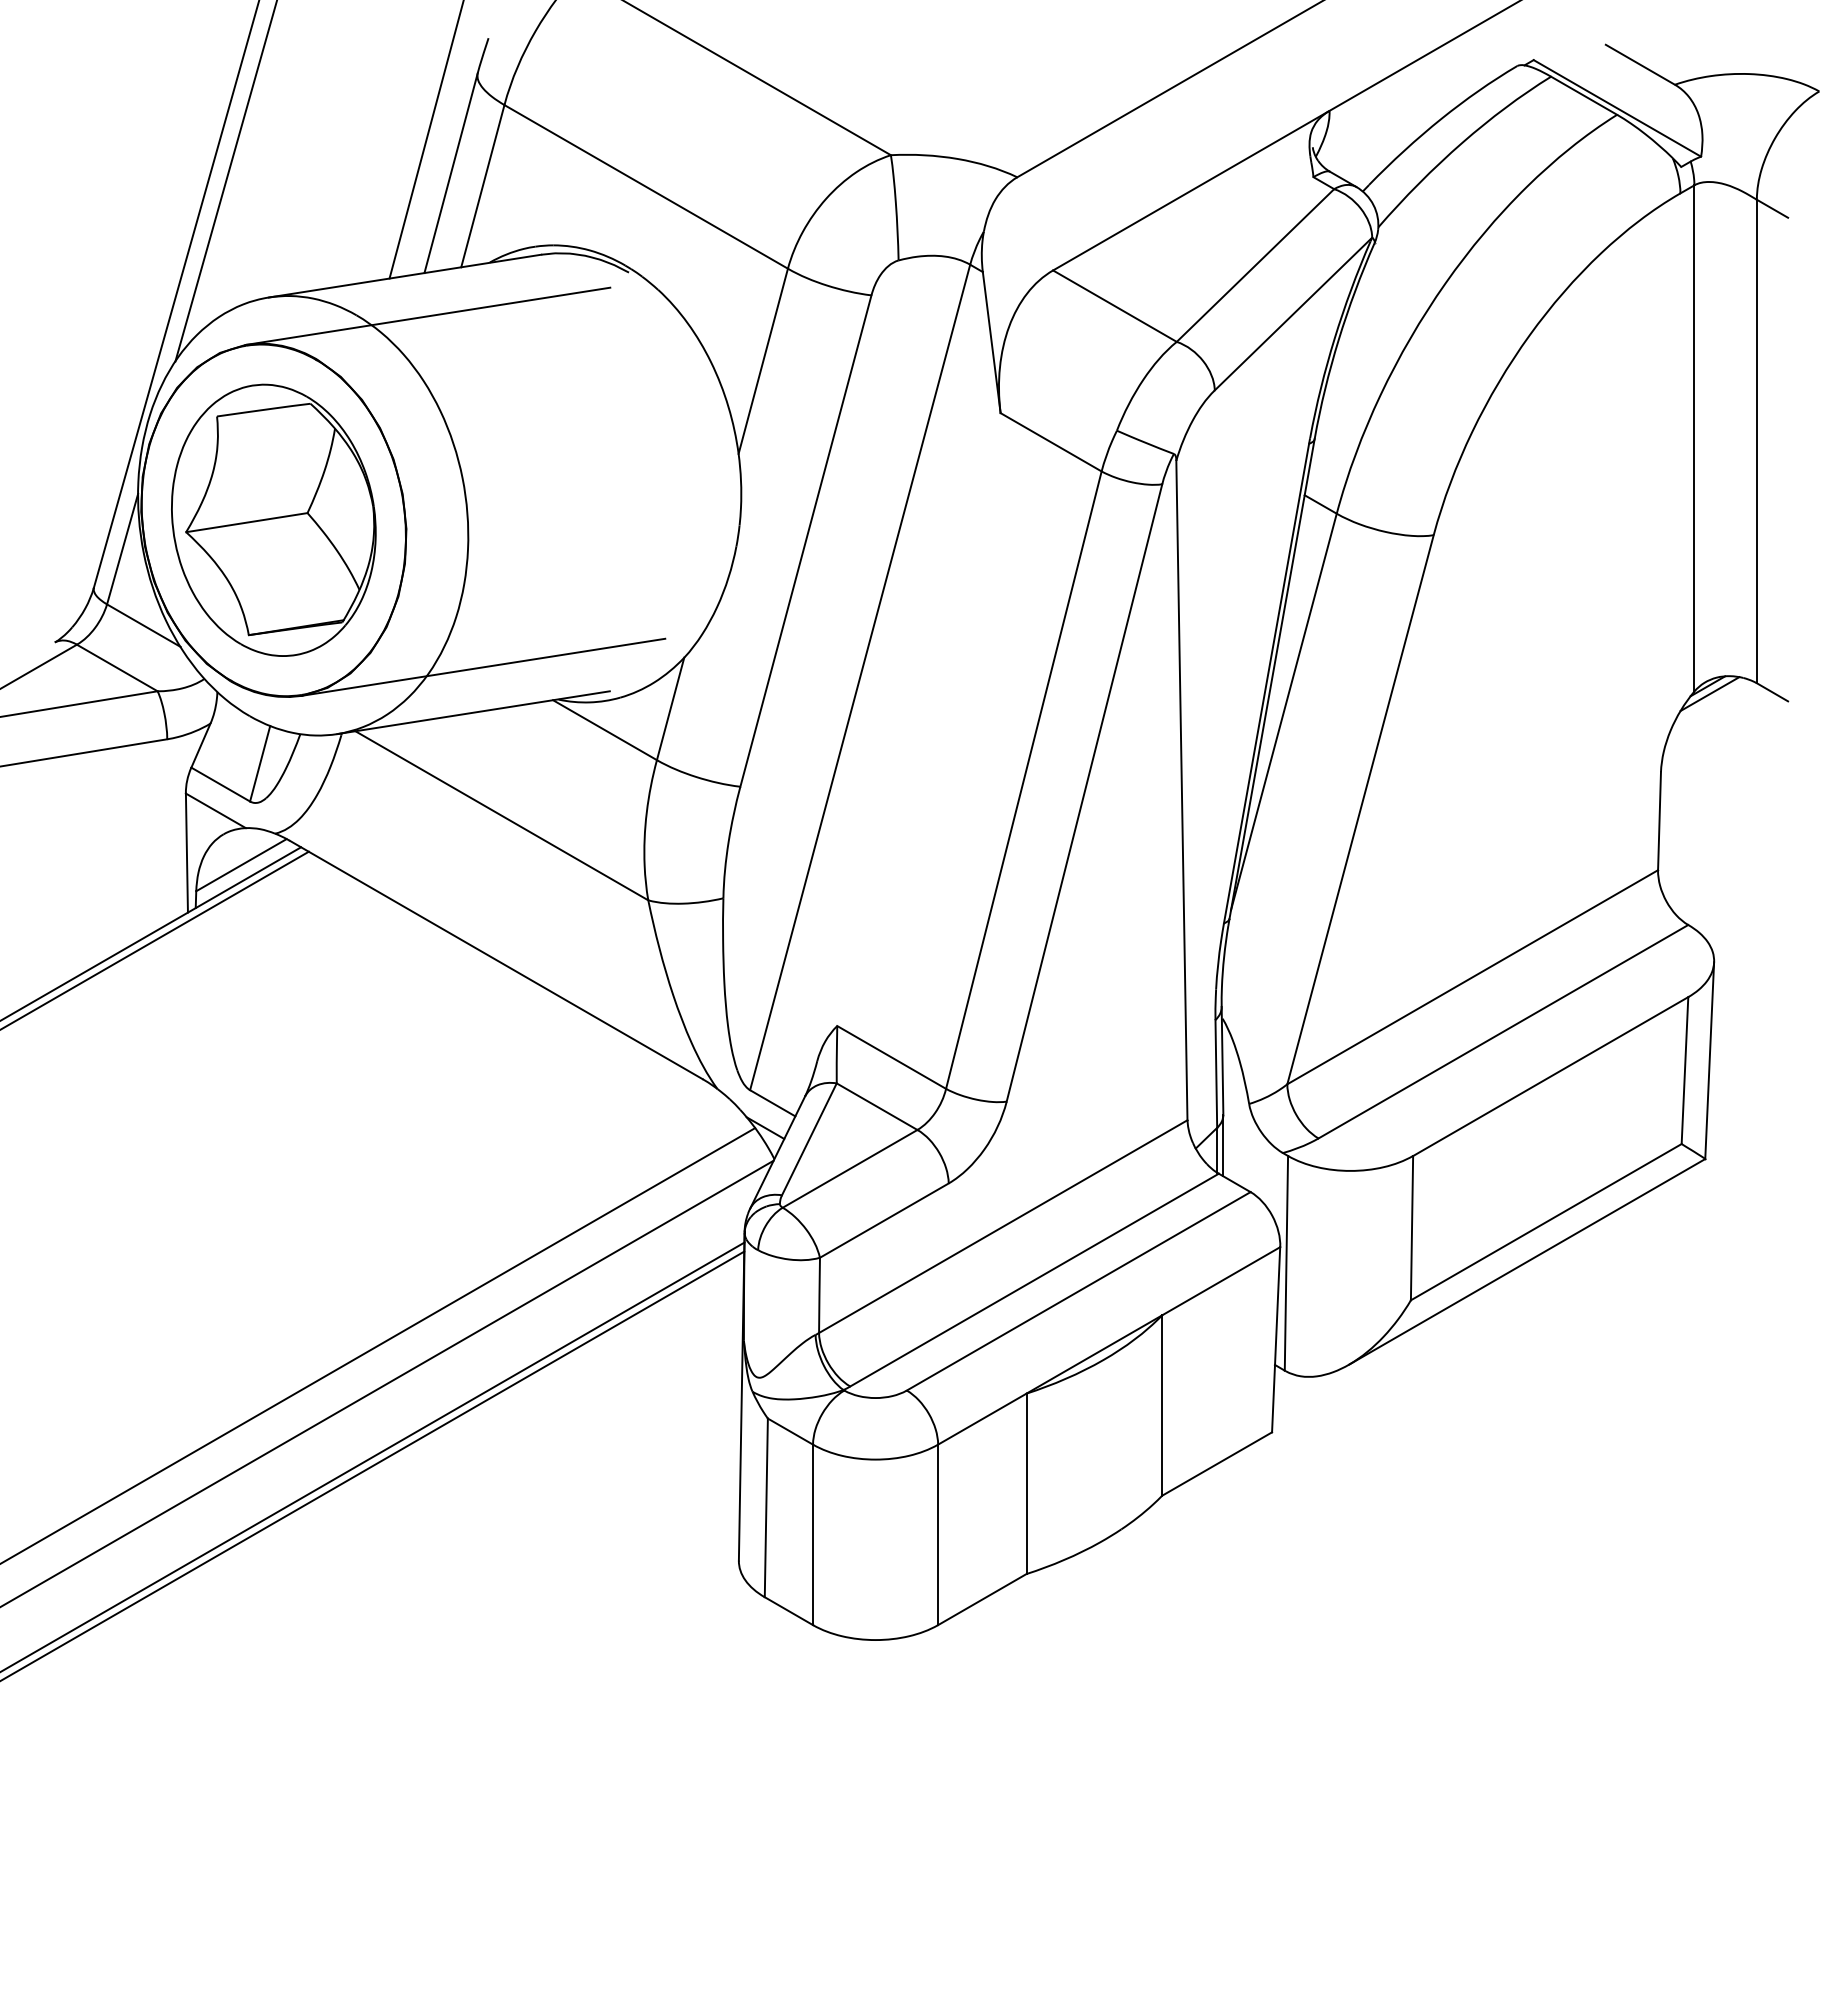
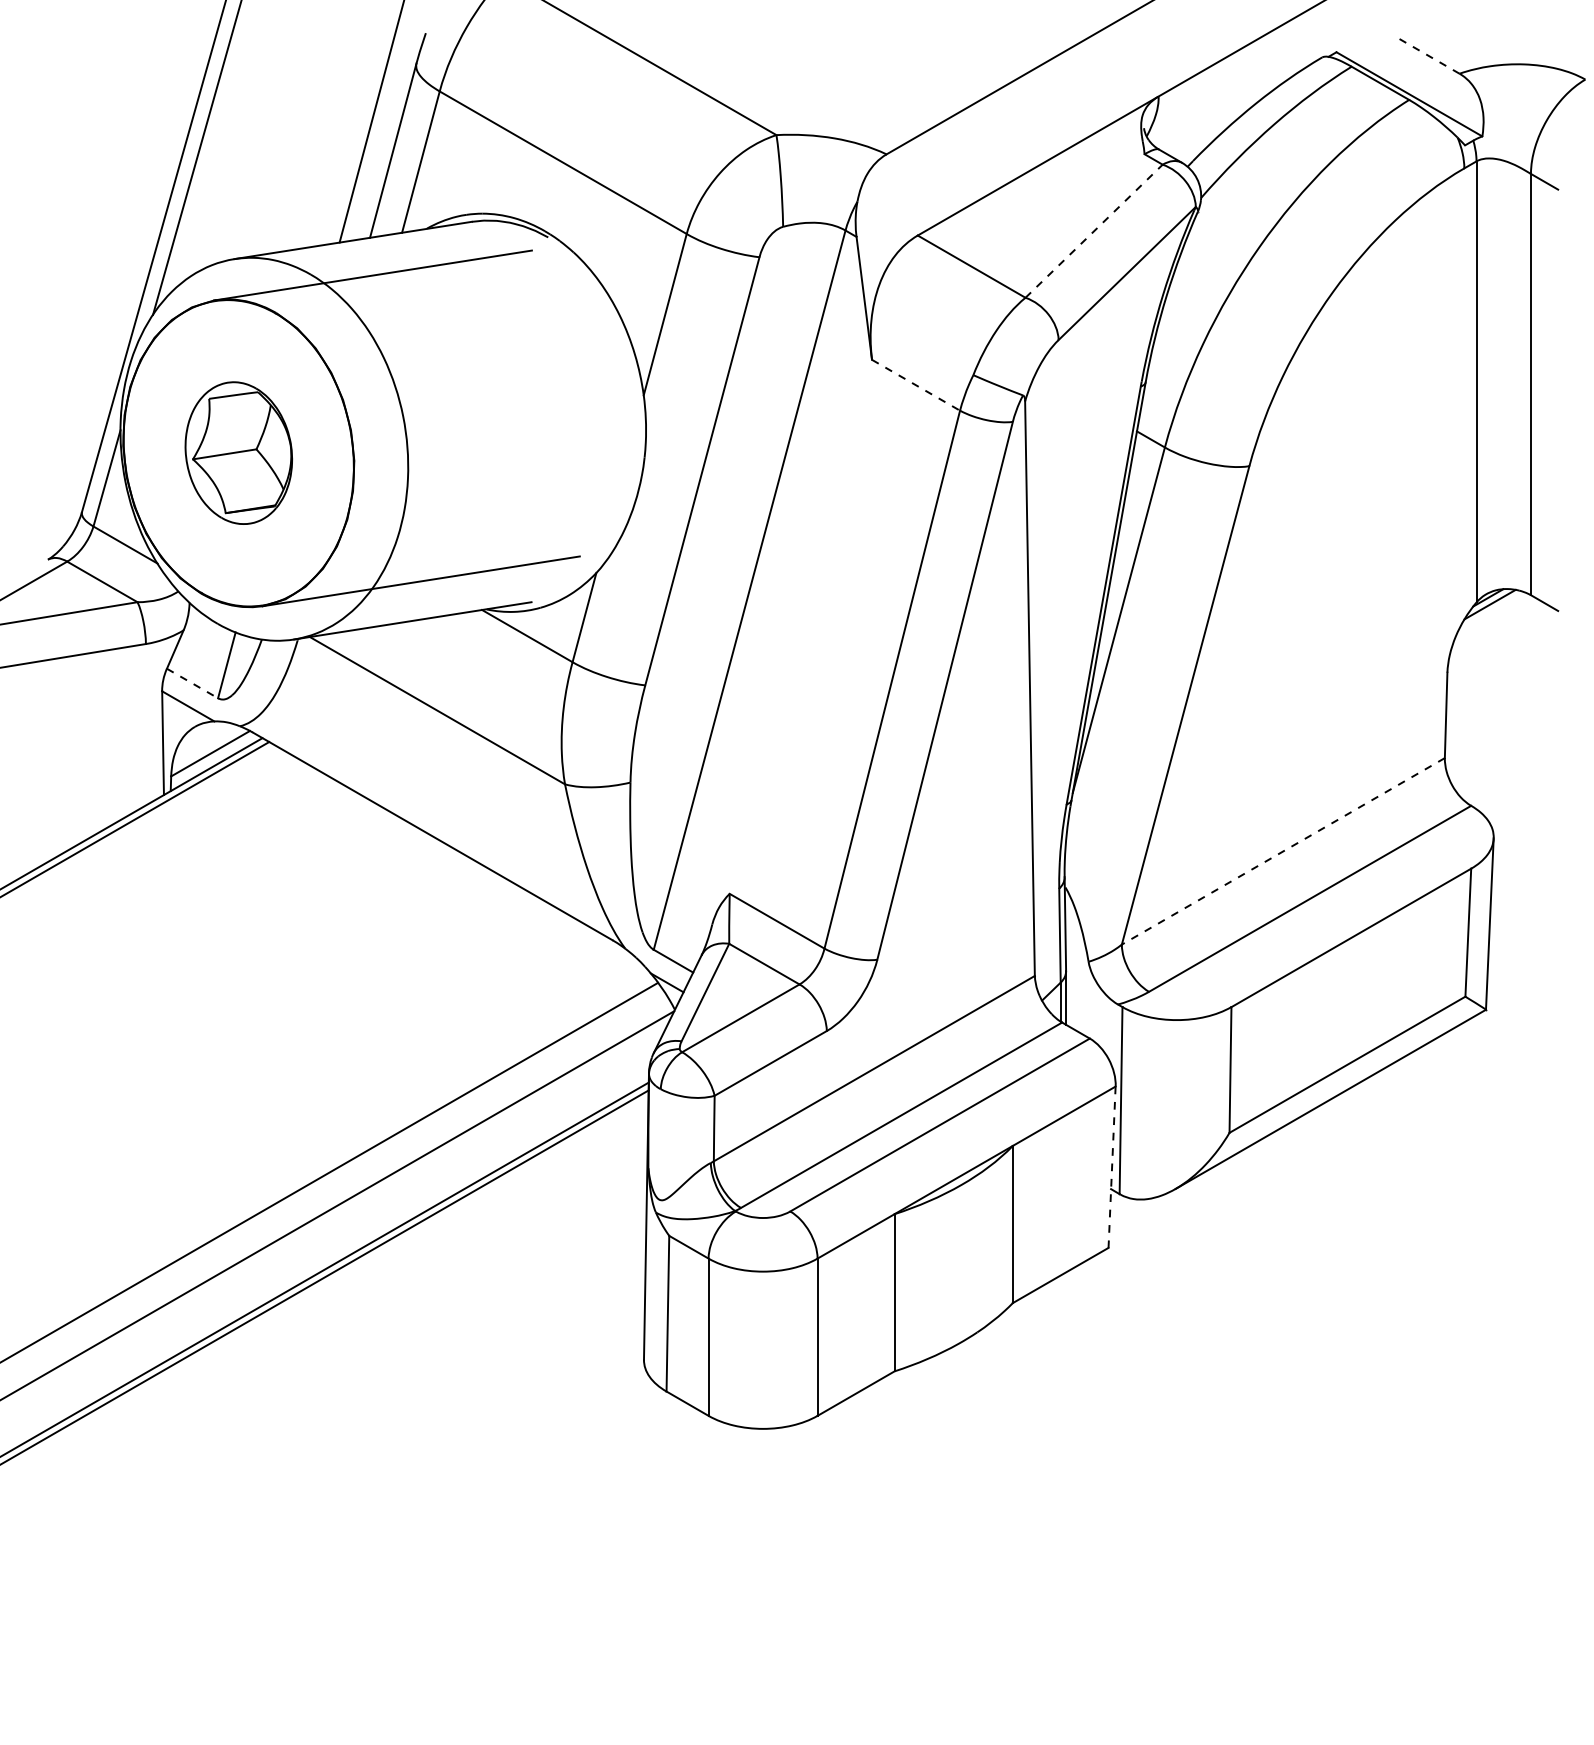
line: (1640, 64) -> (1429, 56), solid -> dashed
line: (1255, 265) -> (1094, 231), solid -> dashed
line: (1051, 442) -> (916, 385), solid -> dashed
part: (273, 519) -> (238, 452), size x0.6
line: (220, 784) -> (192, 683), solid -> dashed
line: (1472, 977) -> (1283, 851), solid -> dashed
line: (1276, 1339) -> (1112, 1166), solid -> dashed

